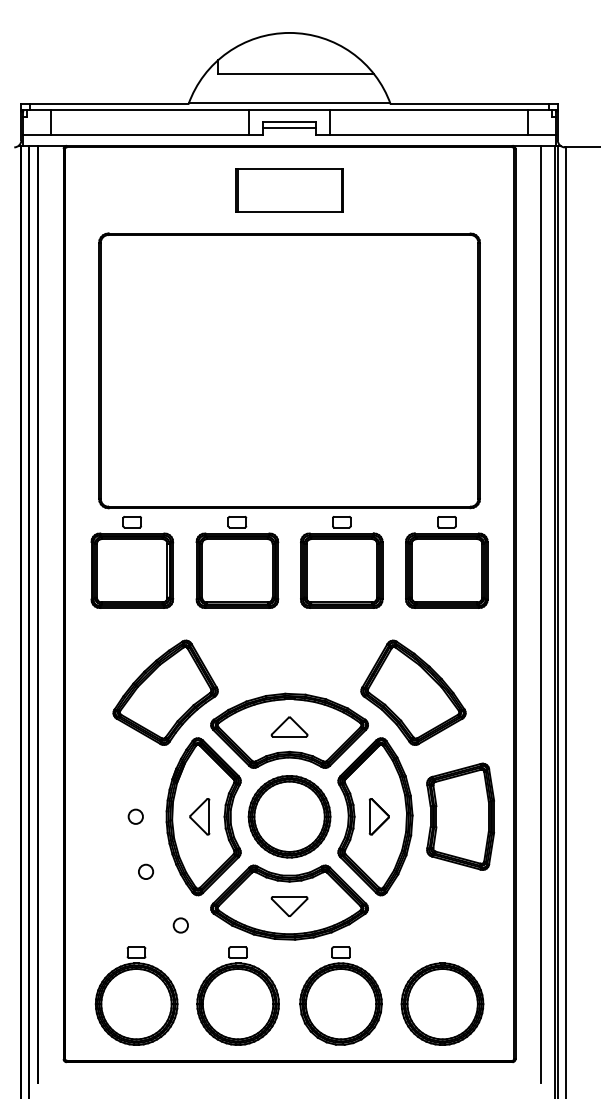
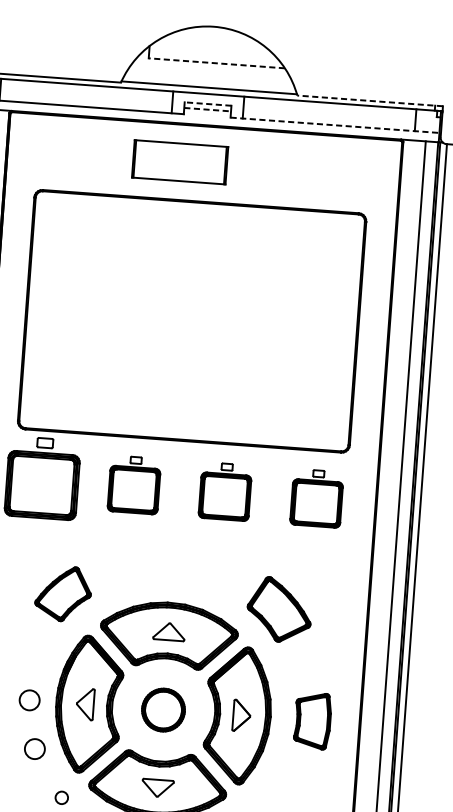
line: (295, 74) -> (216, 63), solid -> dashed
line: (474, 104) -> (370, 100), solid -> dashed
line: (289, 121) -> (207, 103), solid -> dashed
line: (289, 128) -> (207, 110), solid -> dashed
line: (436, 135) -> (335, 125), solid -> dashed
part: (289, 190) -> (180, 162), moved
part: (237, 562) -> (134, 485), size x0.7
part: (341, 562) -> (225, 491), size x0.7
part: (446, 562) -> (316, 498), size x0.7
part: (165, 692) -> (63, 593), size x0.6
part: (413, 692) -> (279, 609), size x0.7
circle: (135, 816) -> (29, 699), size x1.6
part: (289, 816) -> (163, 709), size x0.6
part: (460, 816) -> (312, 720), size x0.6
circle: (145, 871) -> (34, 748), size x1.6

